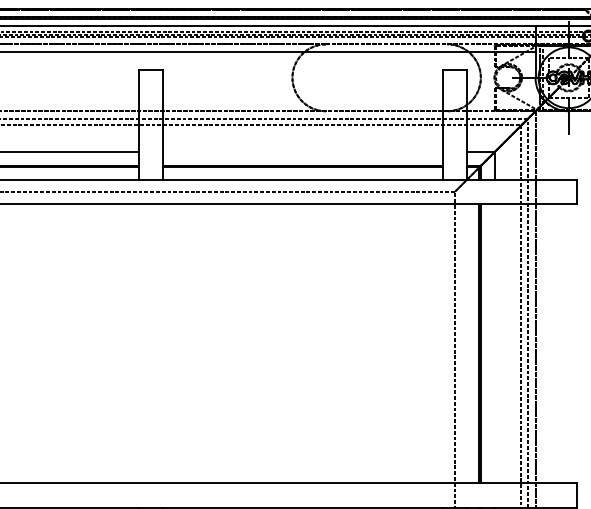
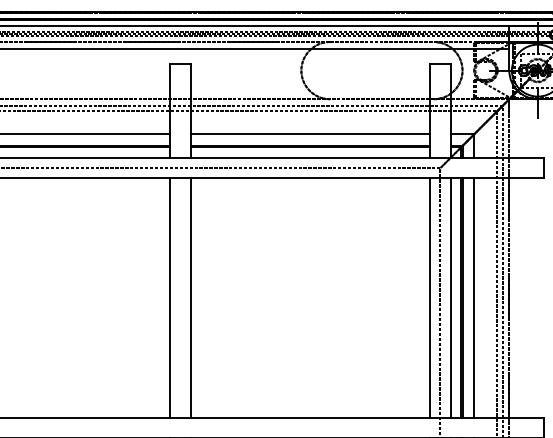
line: (303, 152) -> (310, 134), added
line: (139, 343) -> (170, 297), added
line: (162, 343) -> (190, 297), added
line: (443, 343) -> (430, 297), added
line: (466, 343) -> (450, 297), added
line: (494, 343) -> (474, 297), added

